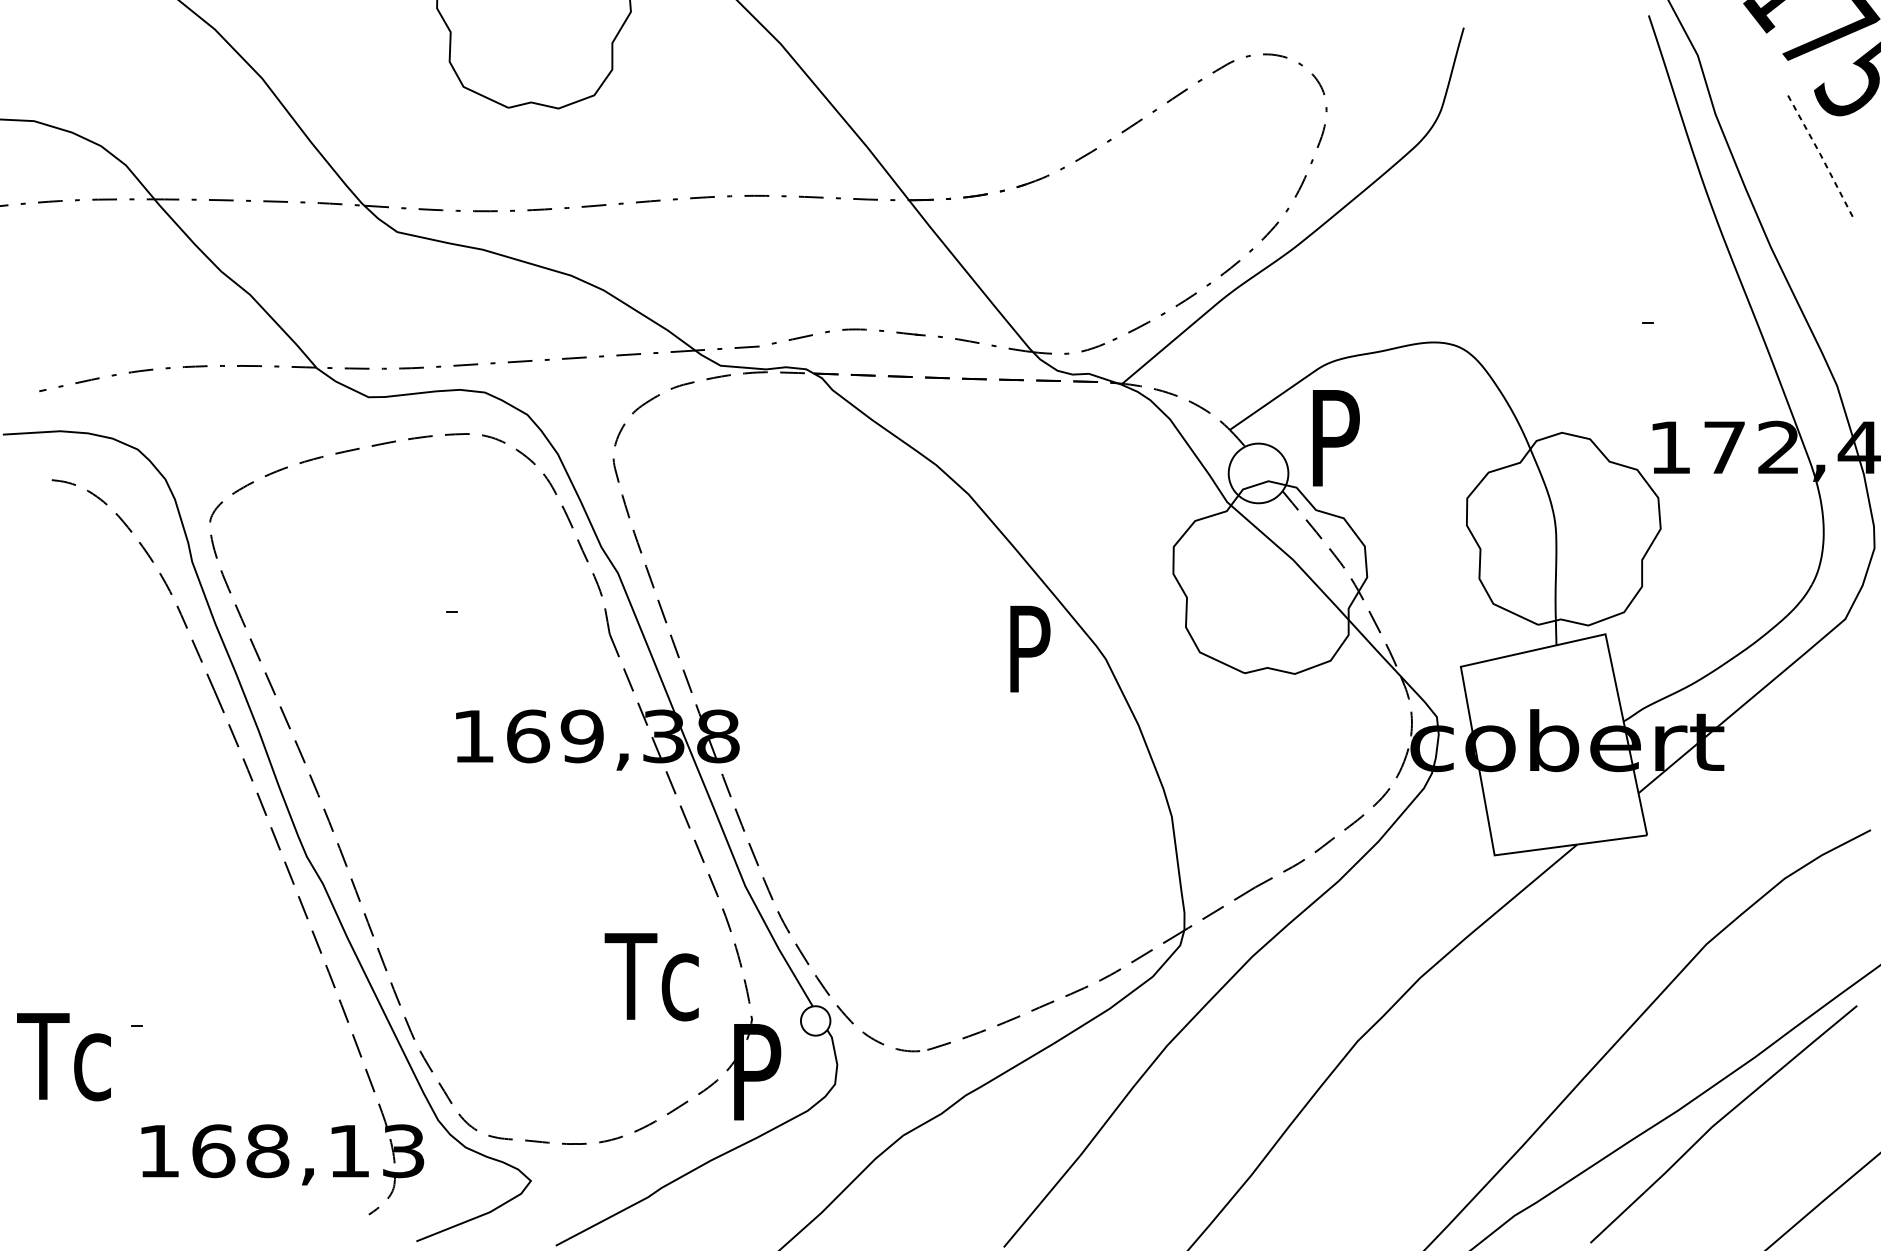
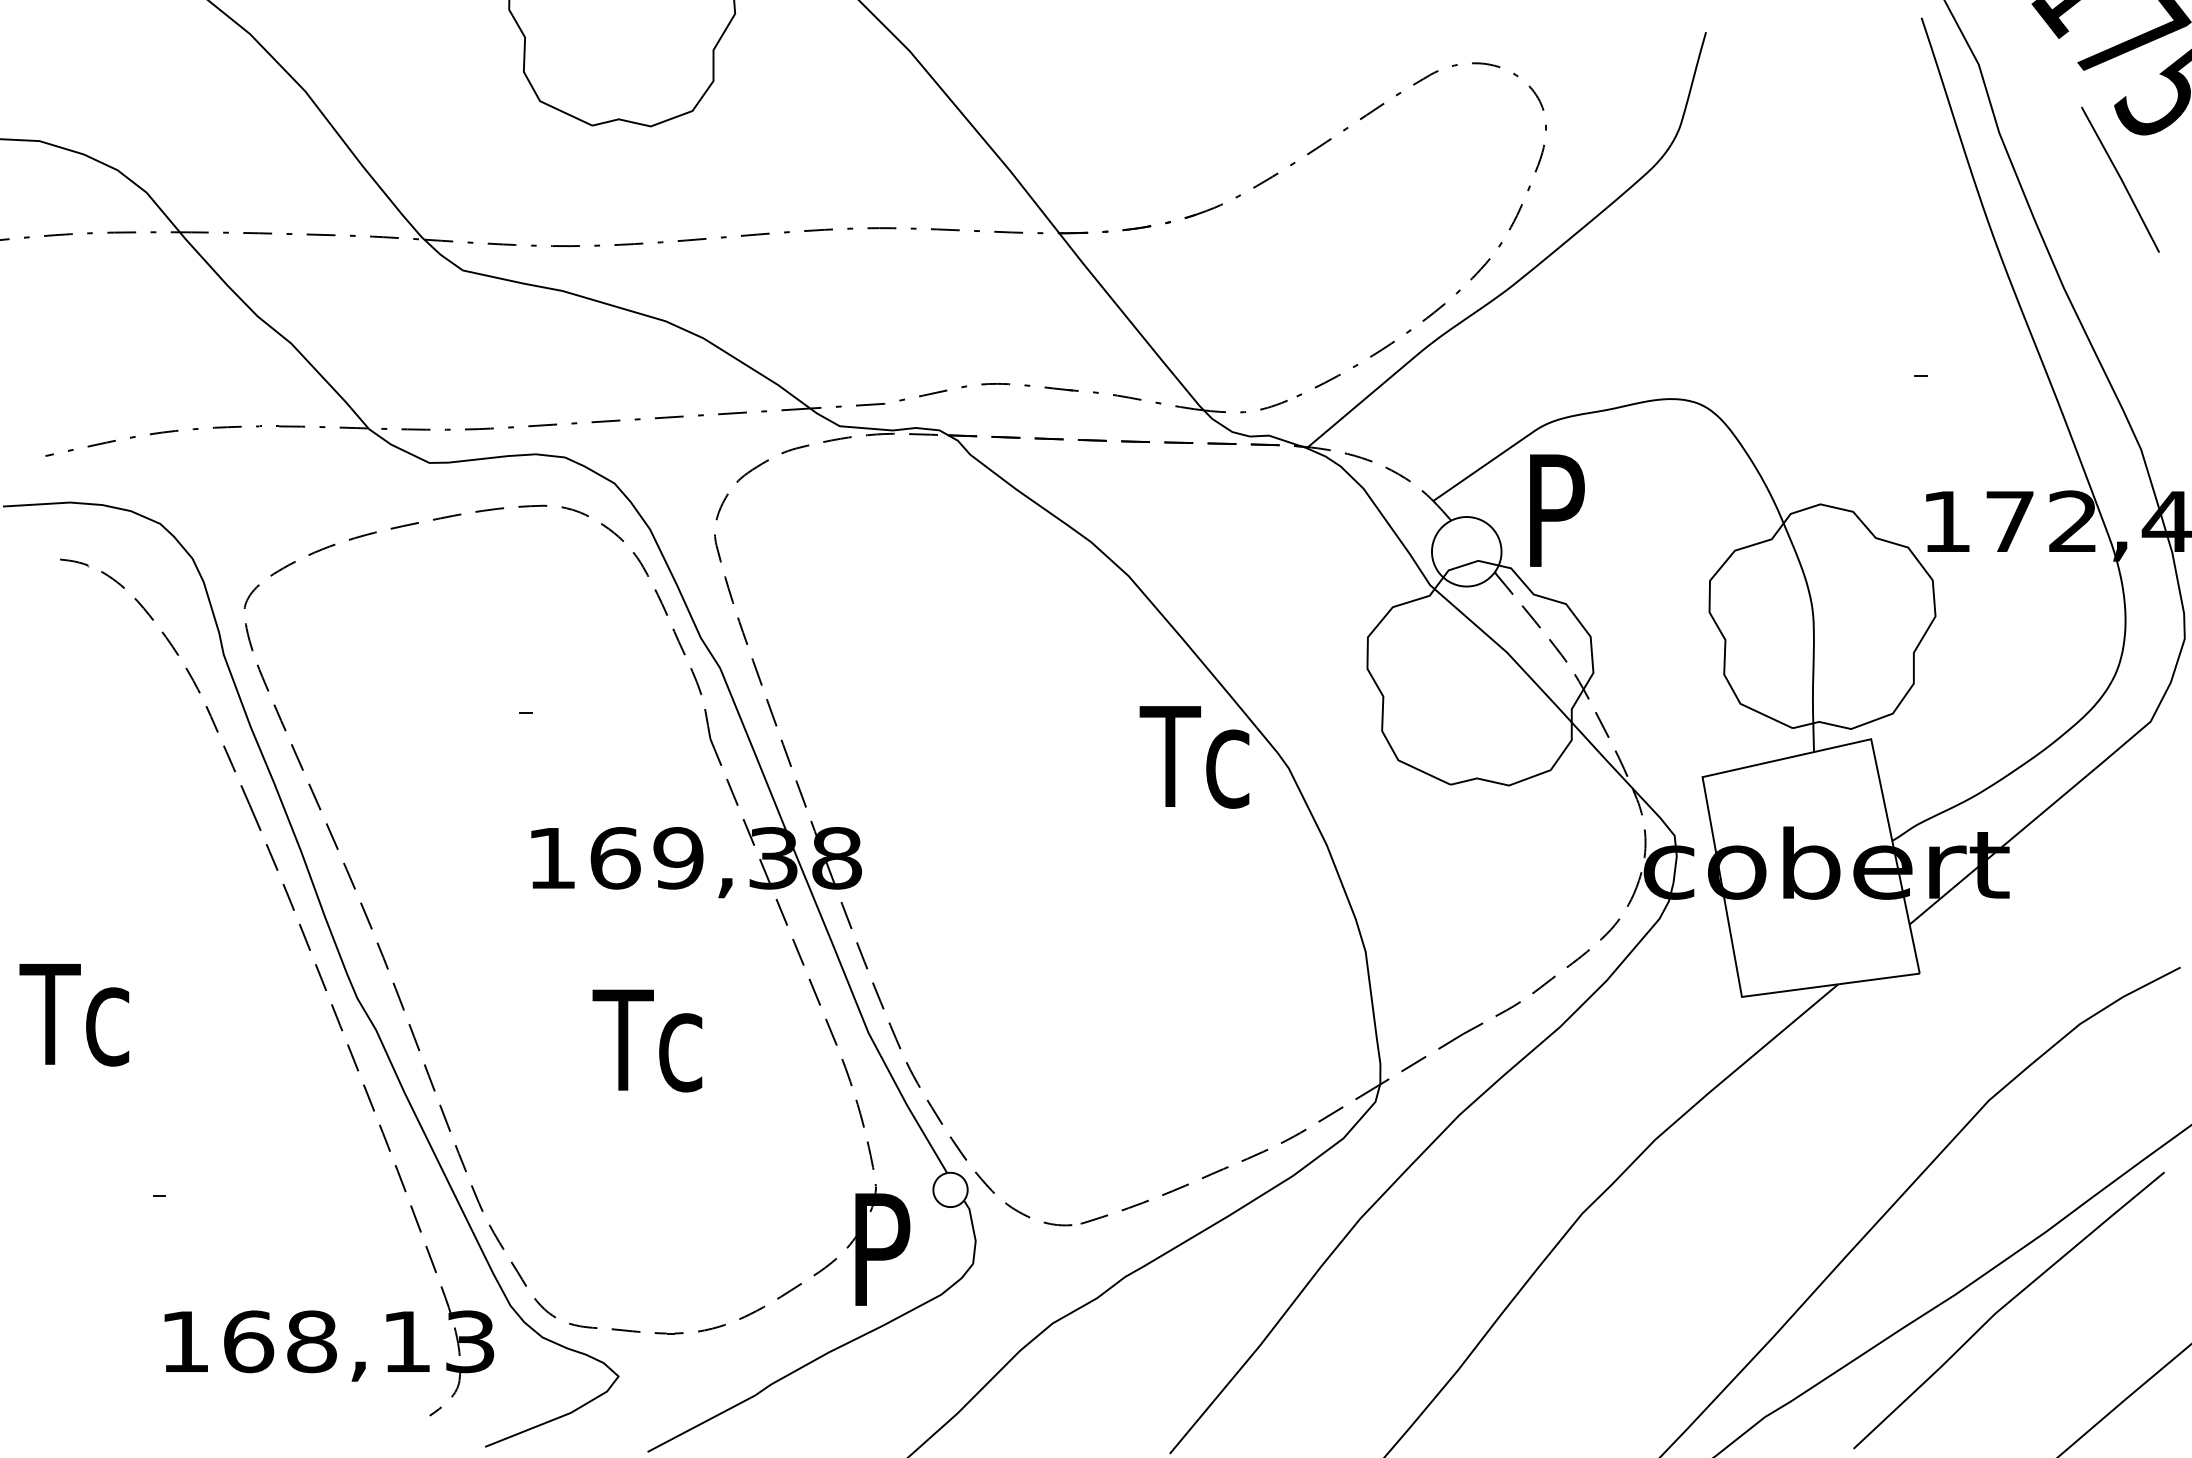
line: (1820, 154) -> (2121, 179), dashed -> solid
text: (1025, 649) -> (1194, 757), P -> Tc
text: (651, 976) -> (647, 1040), moved
text: (64, 1057) -> (74, 1015), moved

